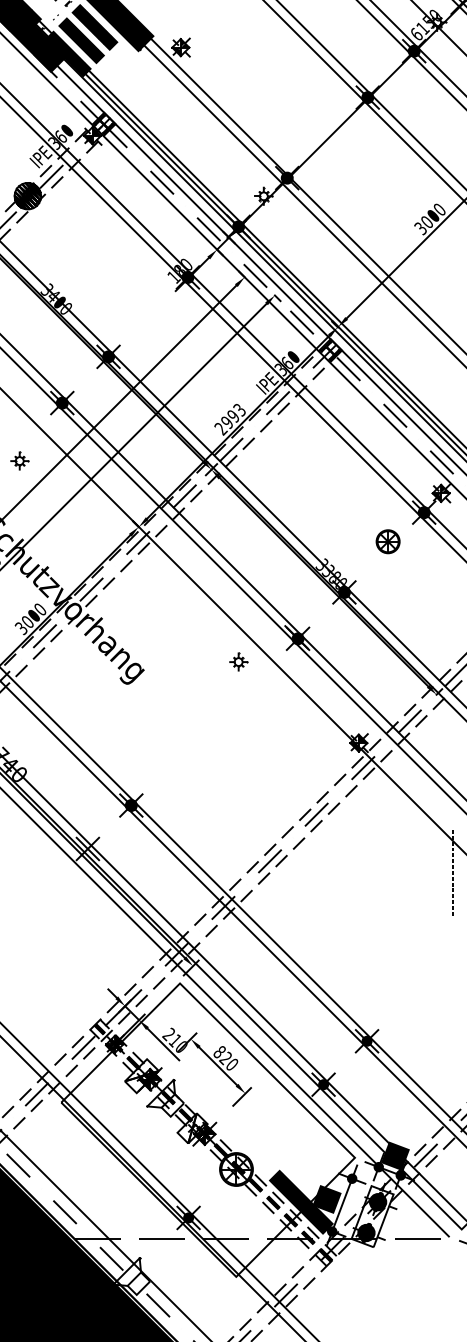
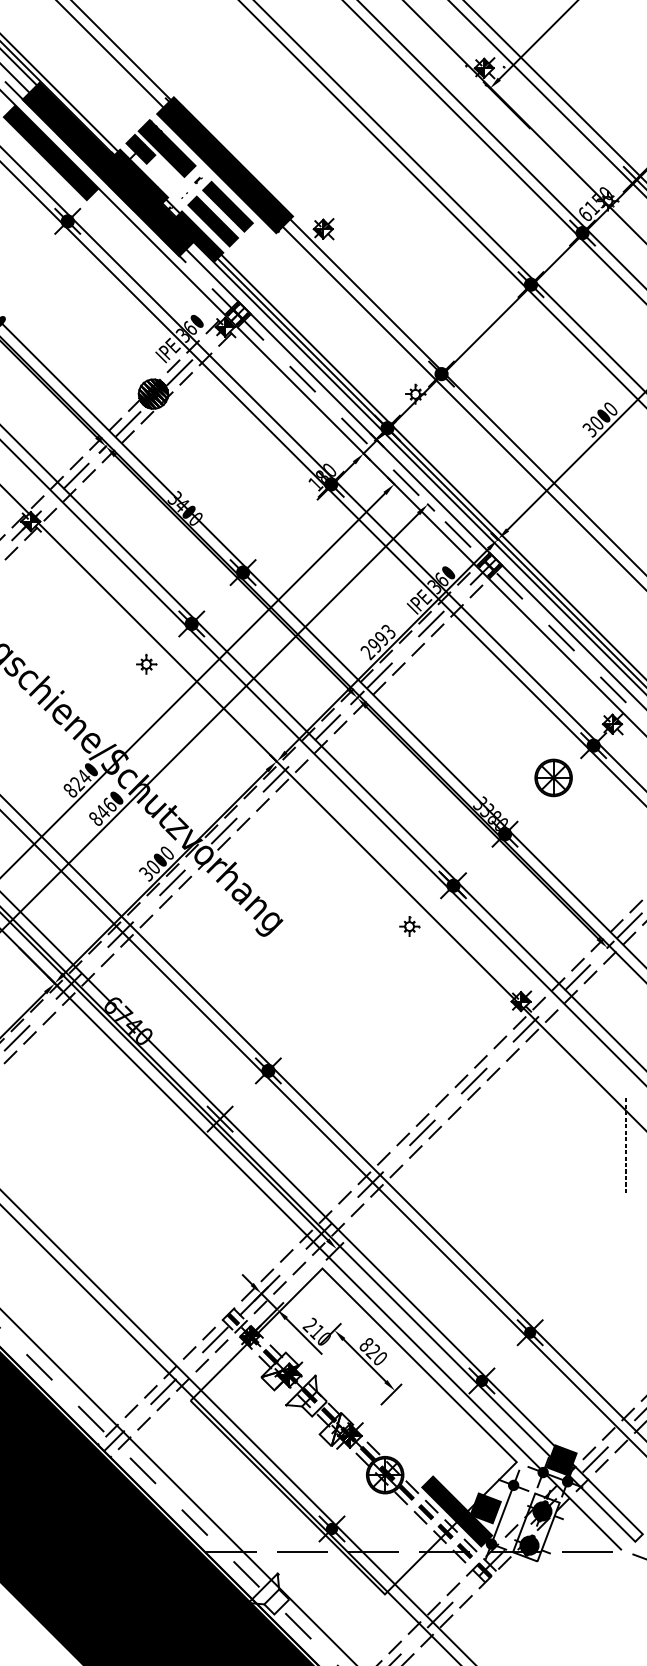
part: (19, 460) -> (146, 663), moved
part: (388, 541) -> (553, 777), size x1.43
part: (238, 662) -> (409, 926), moved

